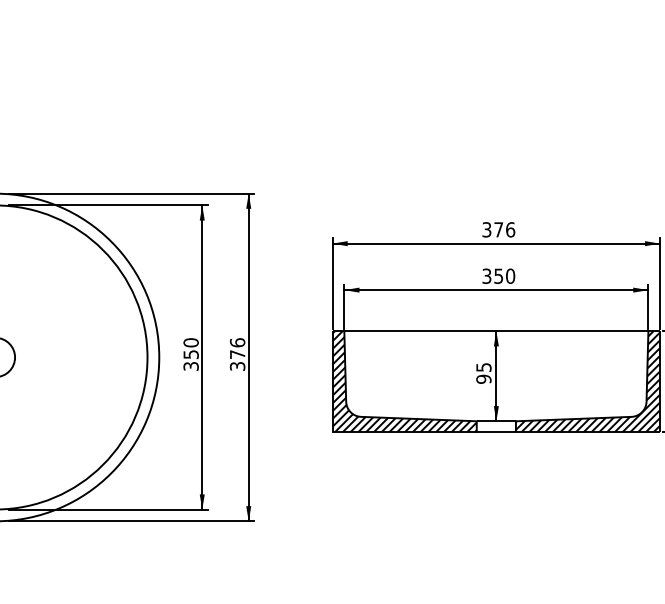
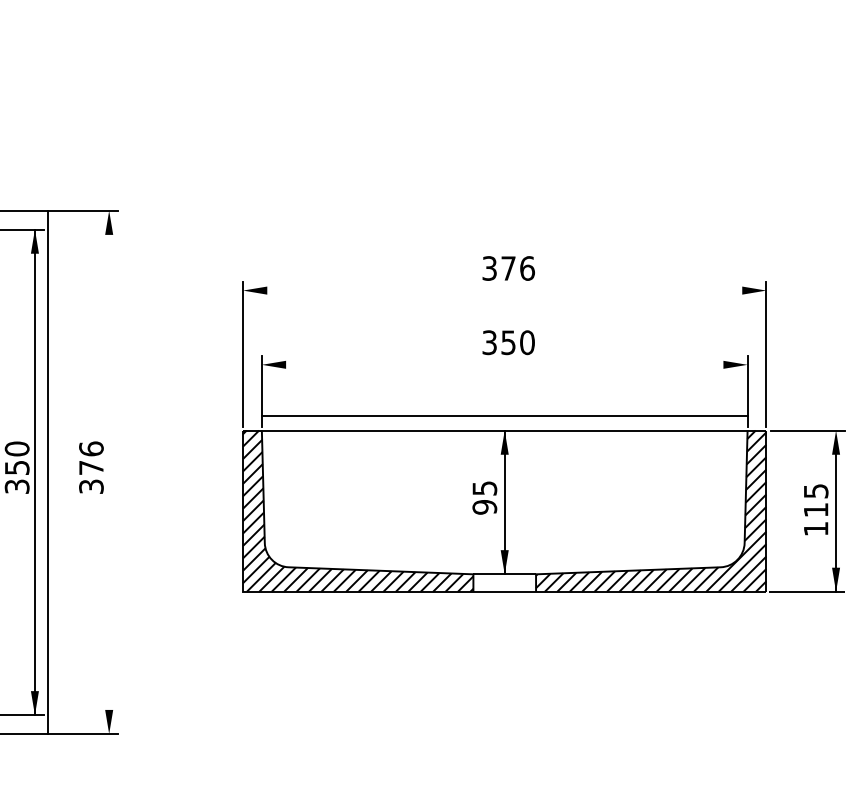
line: (496, 243) -> (504, 290), removed
line: (496, 290) -> (504, 416), moved
line: (248, 357) -> (48, 472), moved

